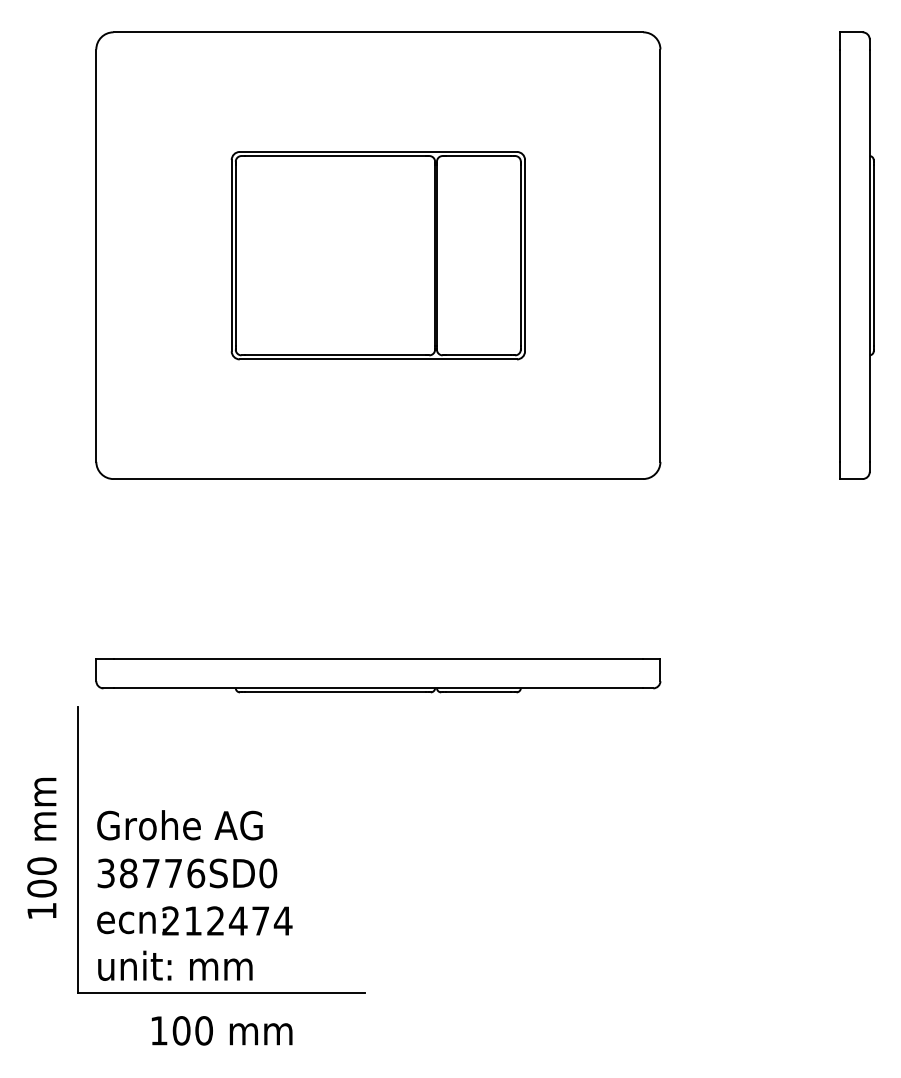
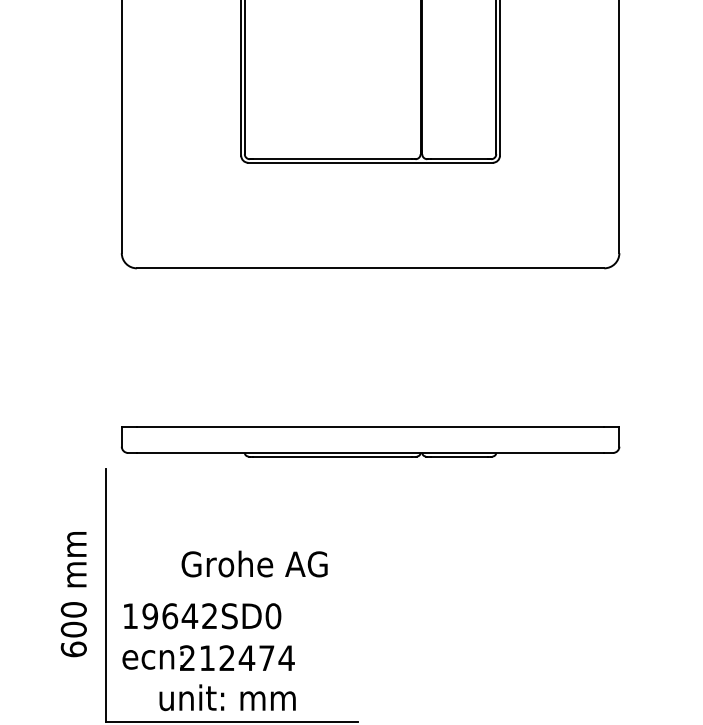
text: (179, 825) -> (254, 564), moved
text: (151, 873) -> (170, 616), 38776SD0 -> 19642SD0
text: (41, 910) -> (73, 648), 100 -> 600
text: (175, 965) -> (227, 697), moved

